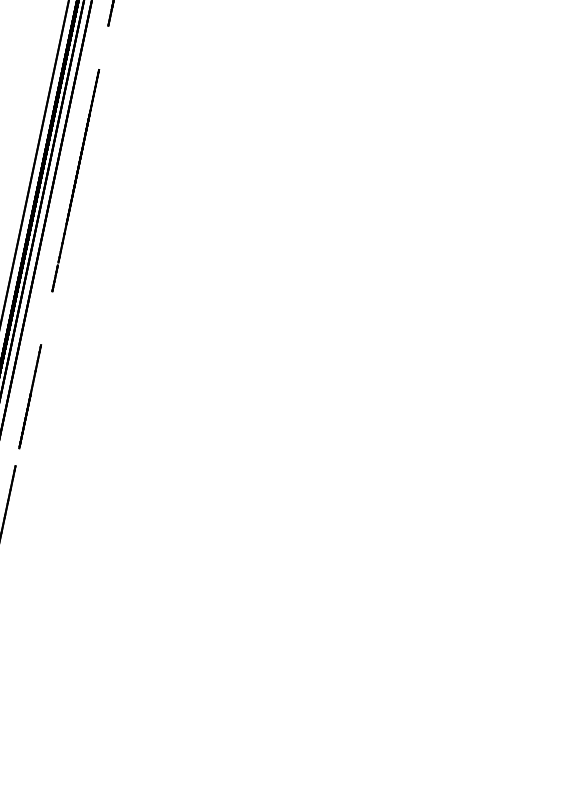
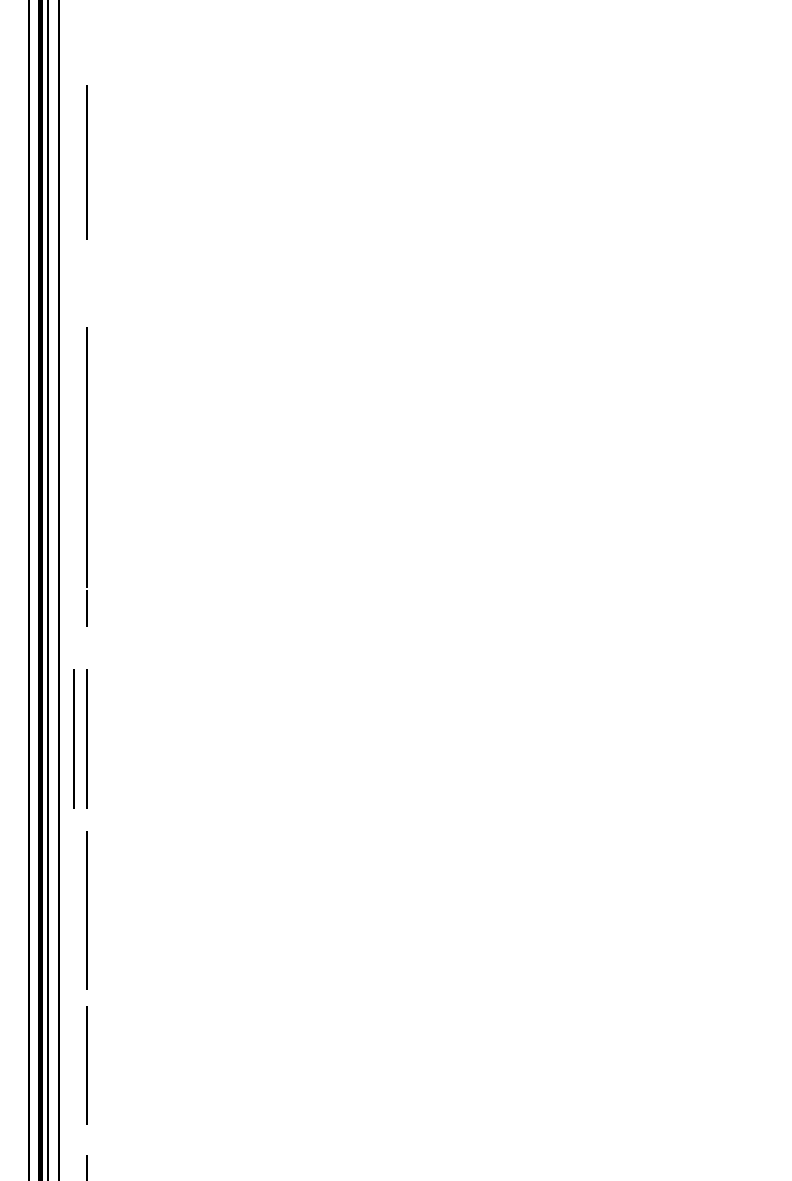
line: (75, 180) -> (86, 476), moved
line: (20, 394) -> (73, 738), added

